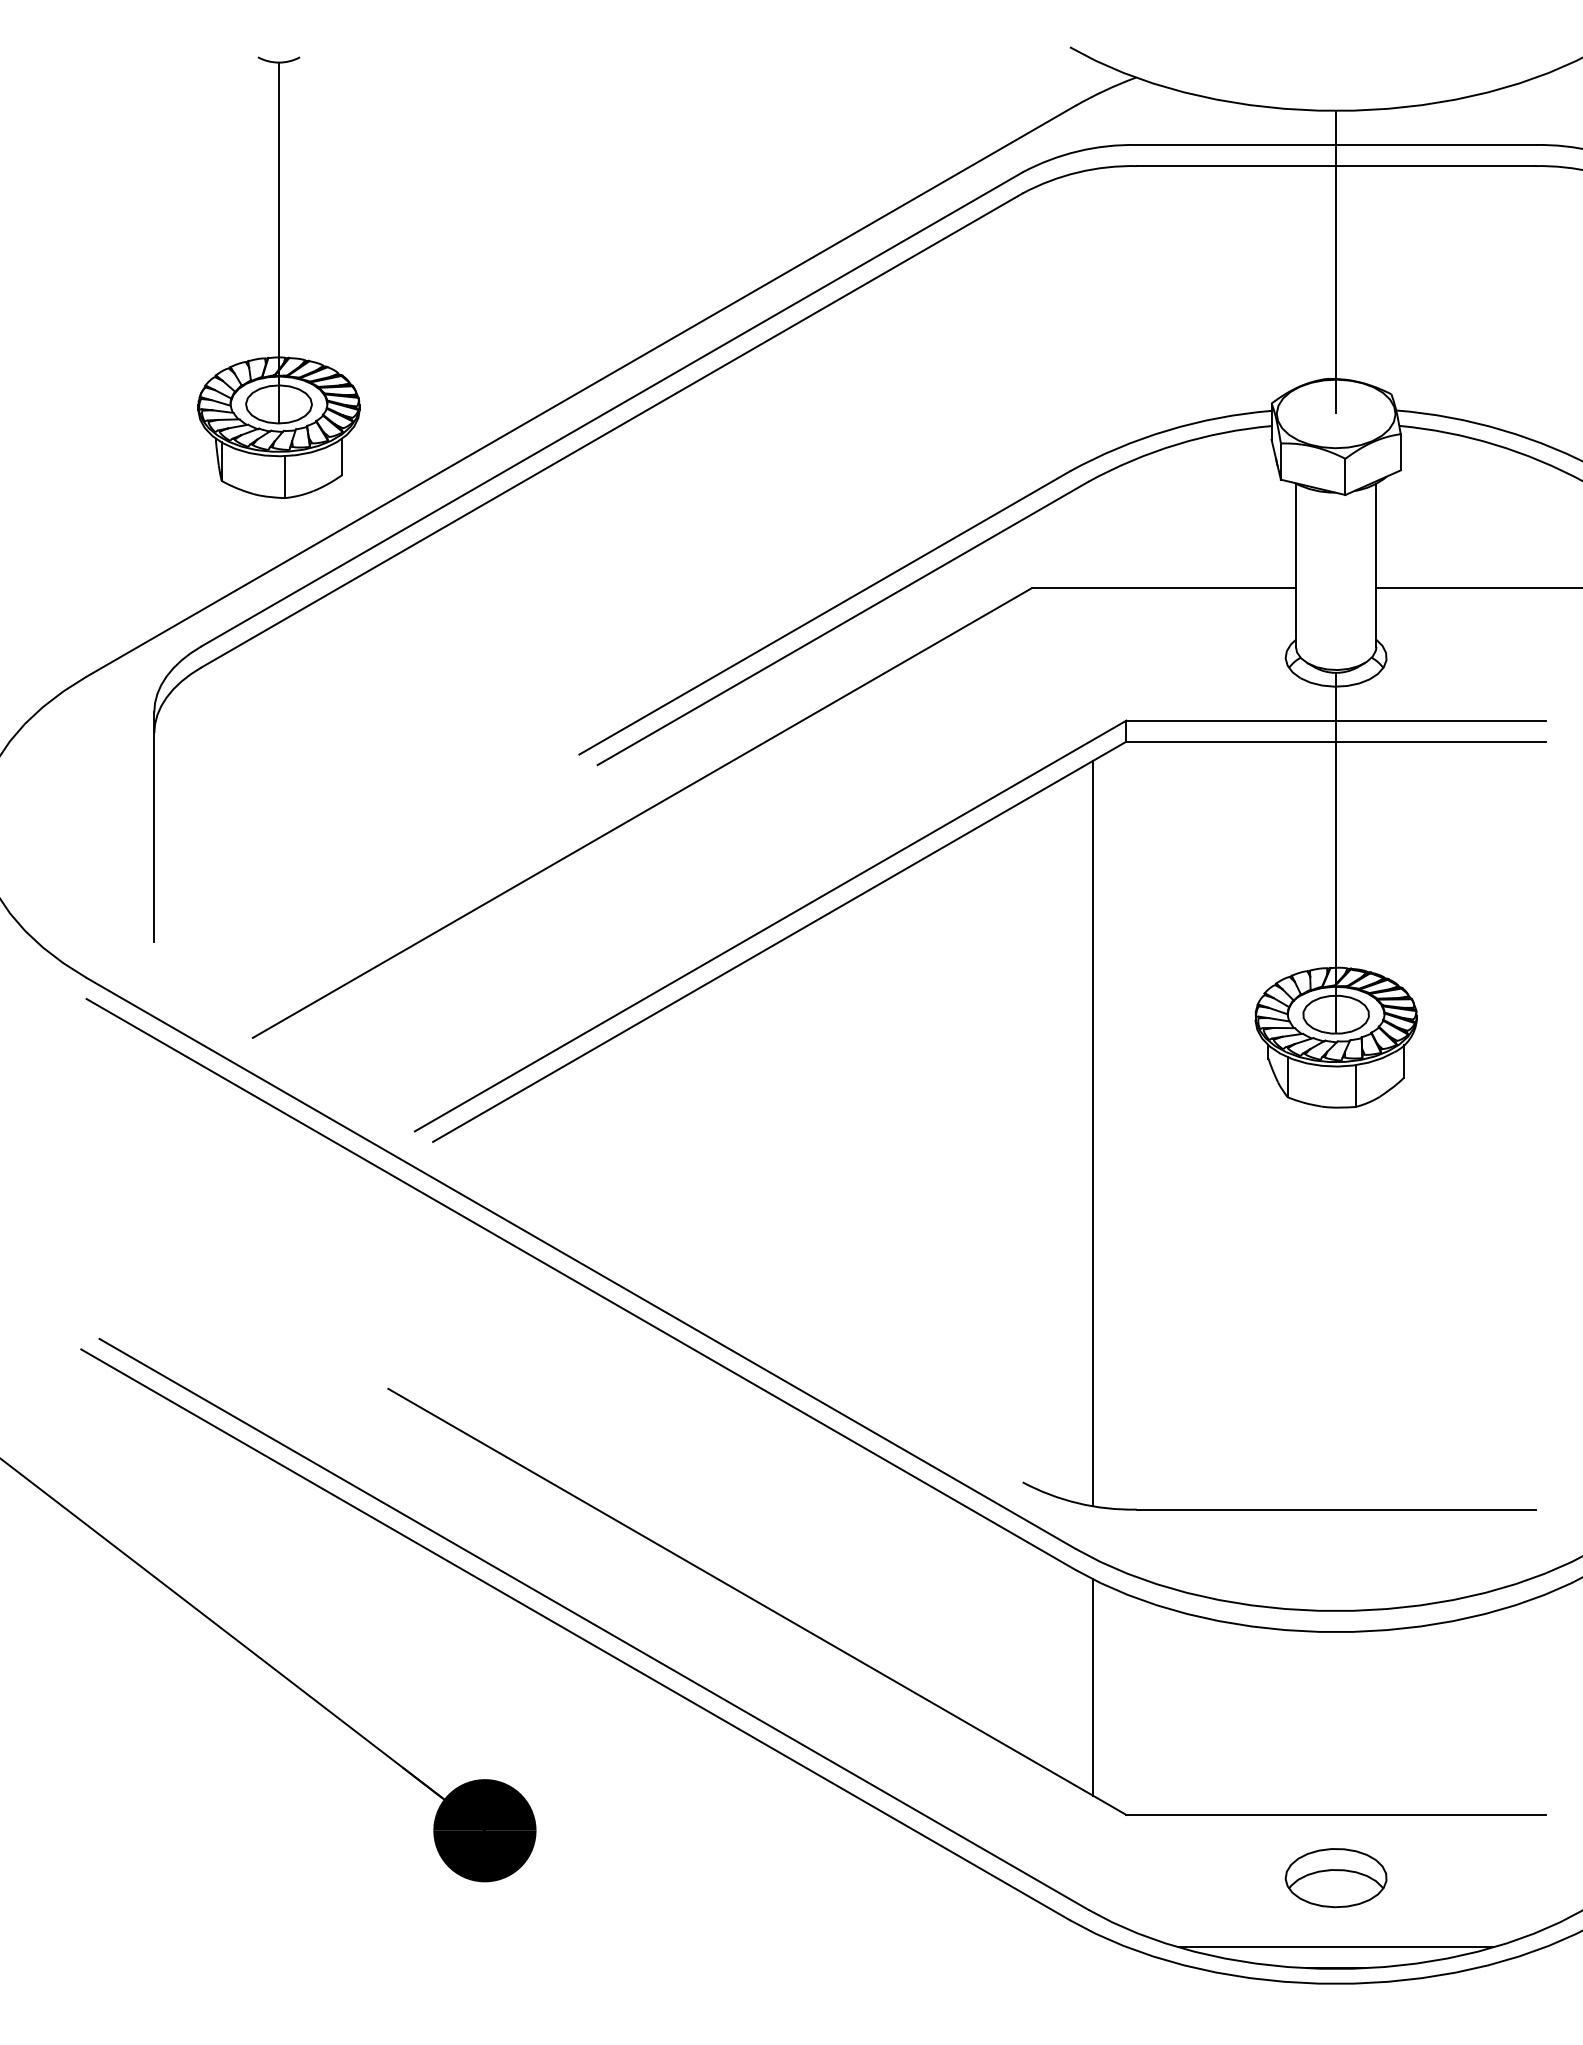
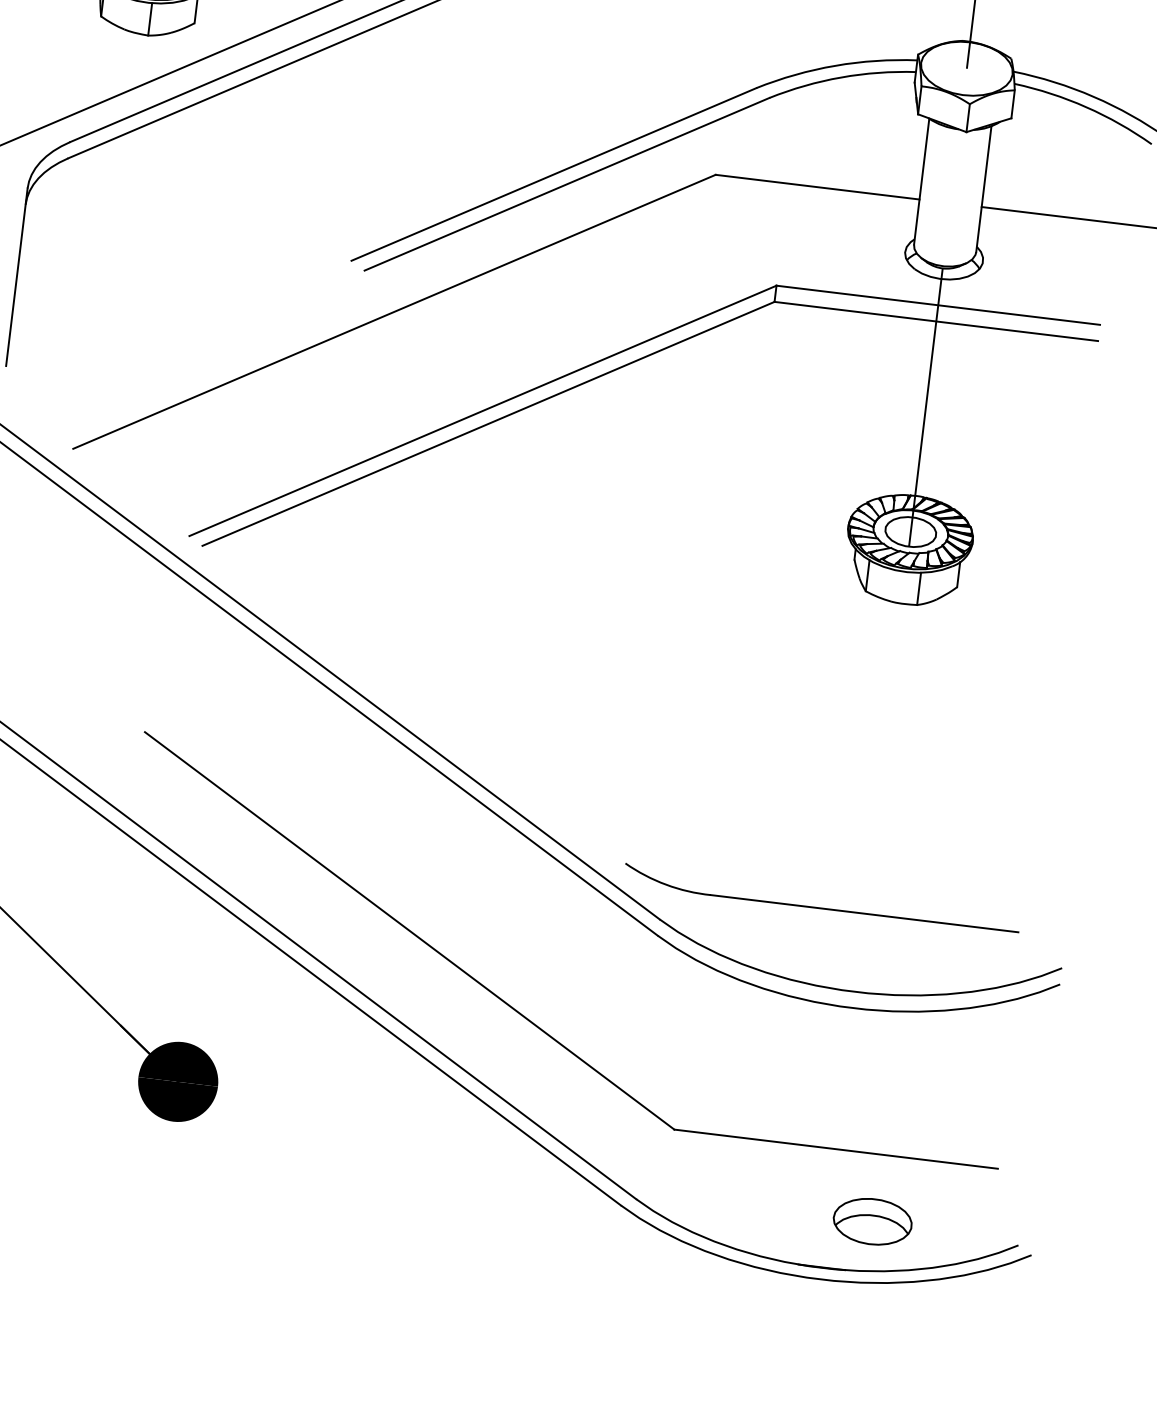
line: (1093, 1133) -> (712, 601), removed
line: (1093, 1687) -> (660, 1028), removed
part: (1335, 1878) -> (872, 1222), moved
line: (1336, 1947) -> (824, 1251), removed

